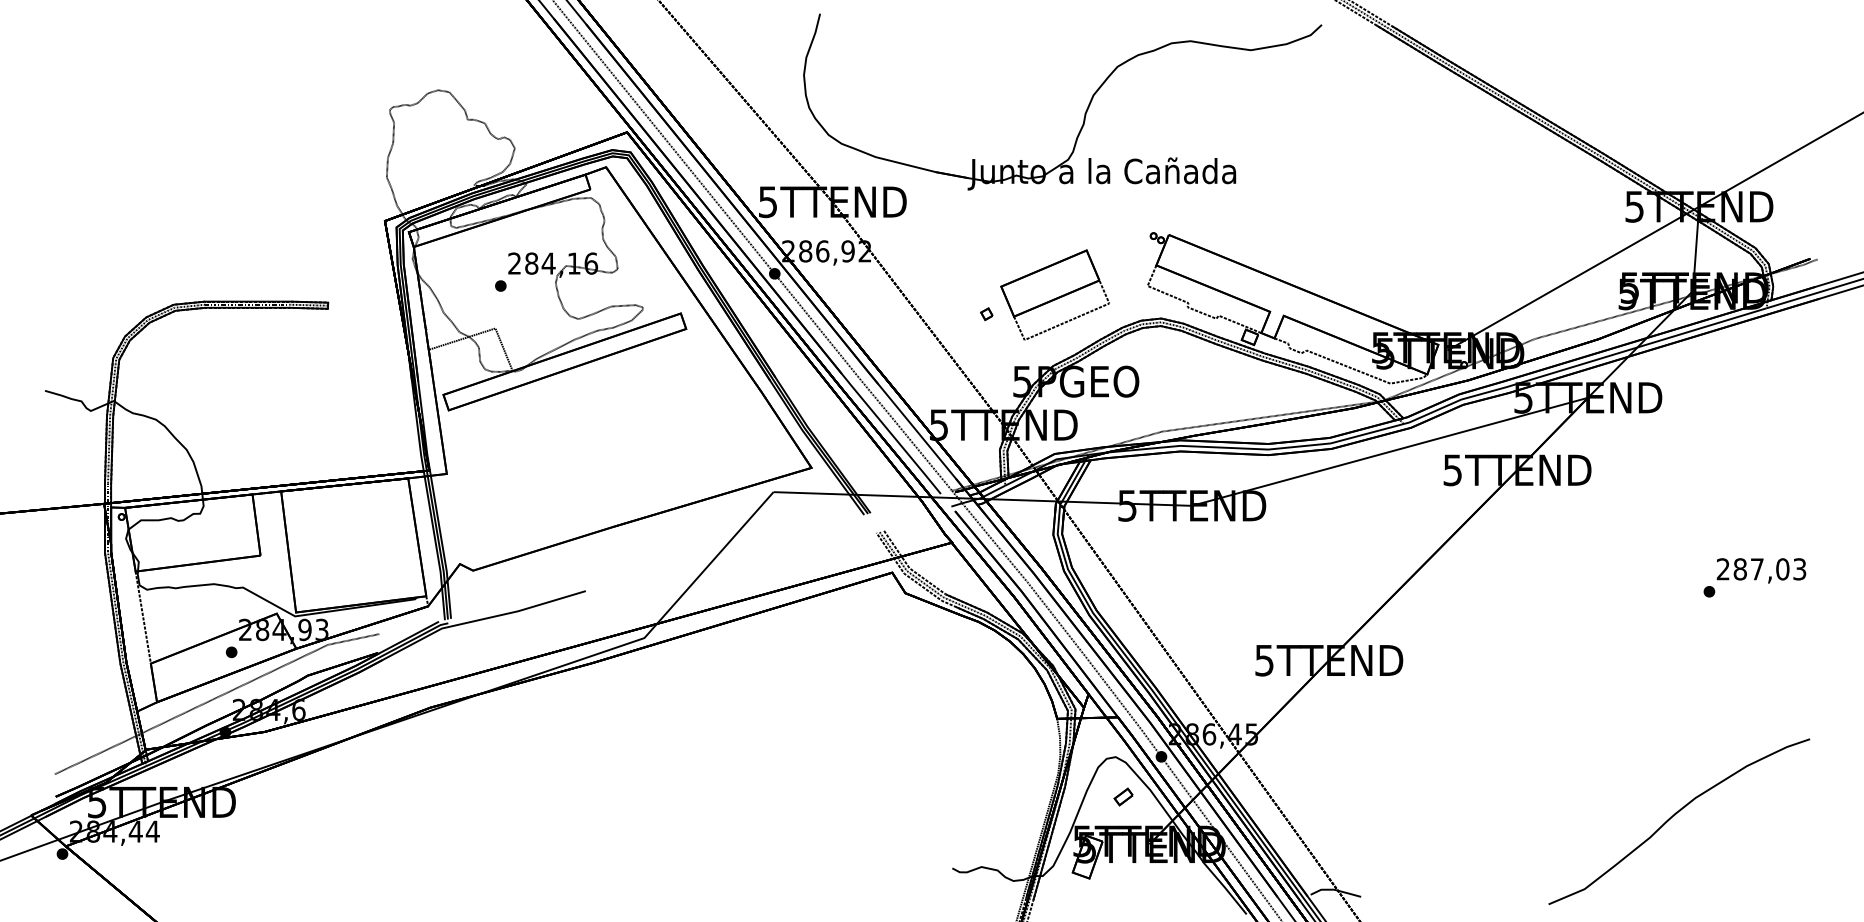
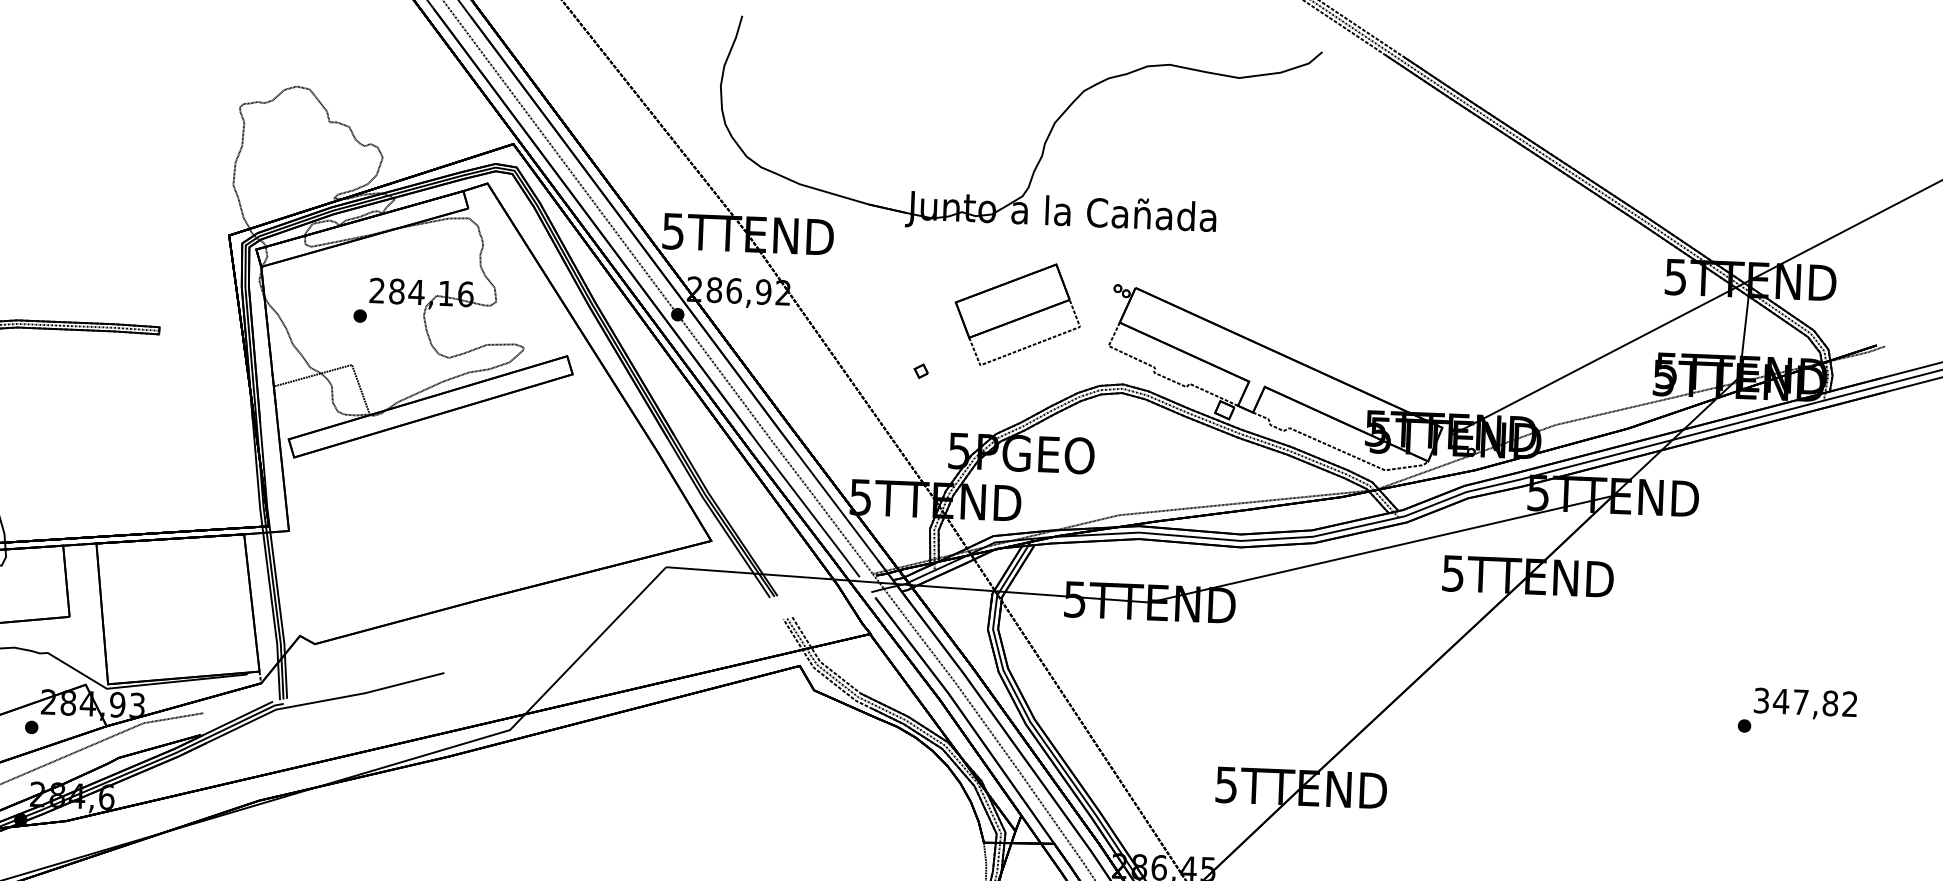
part: (1054, 294) -> (1017, 314), moved
text: (1761, 569) -> (1805, 702), 287,03 -> 347,82

